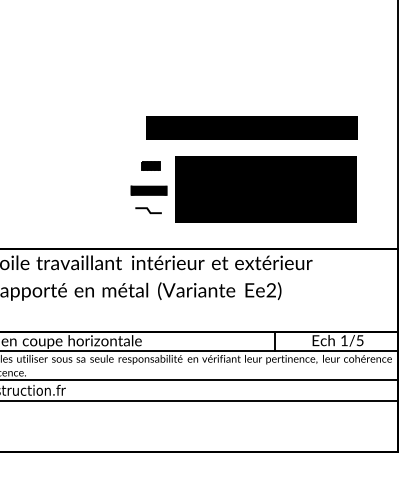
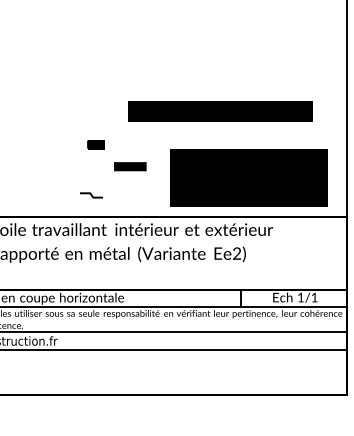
part: (150, 165) -> (95, 144), moved
text: (265, 189) -> (248, 177), moved
line: (148, 210) -> (91, 195), moved
text: (359, 340) -> (314, 297), 1/5 -> 1/1

